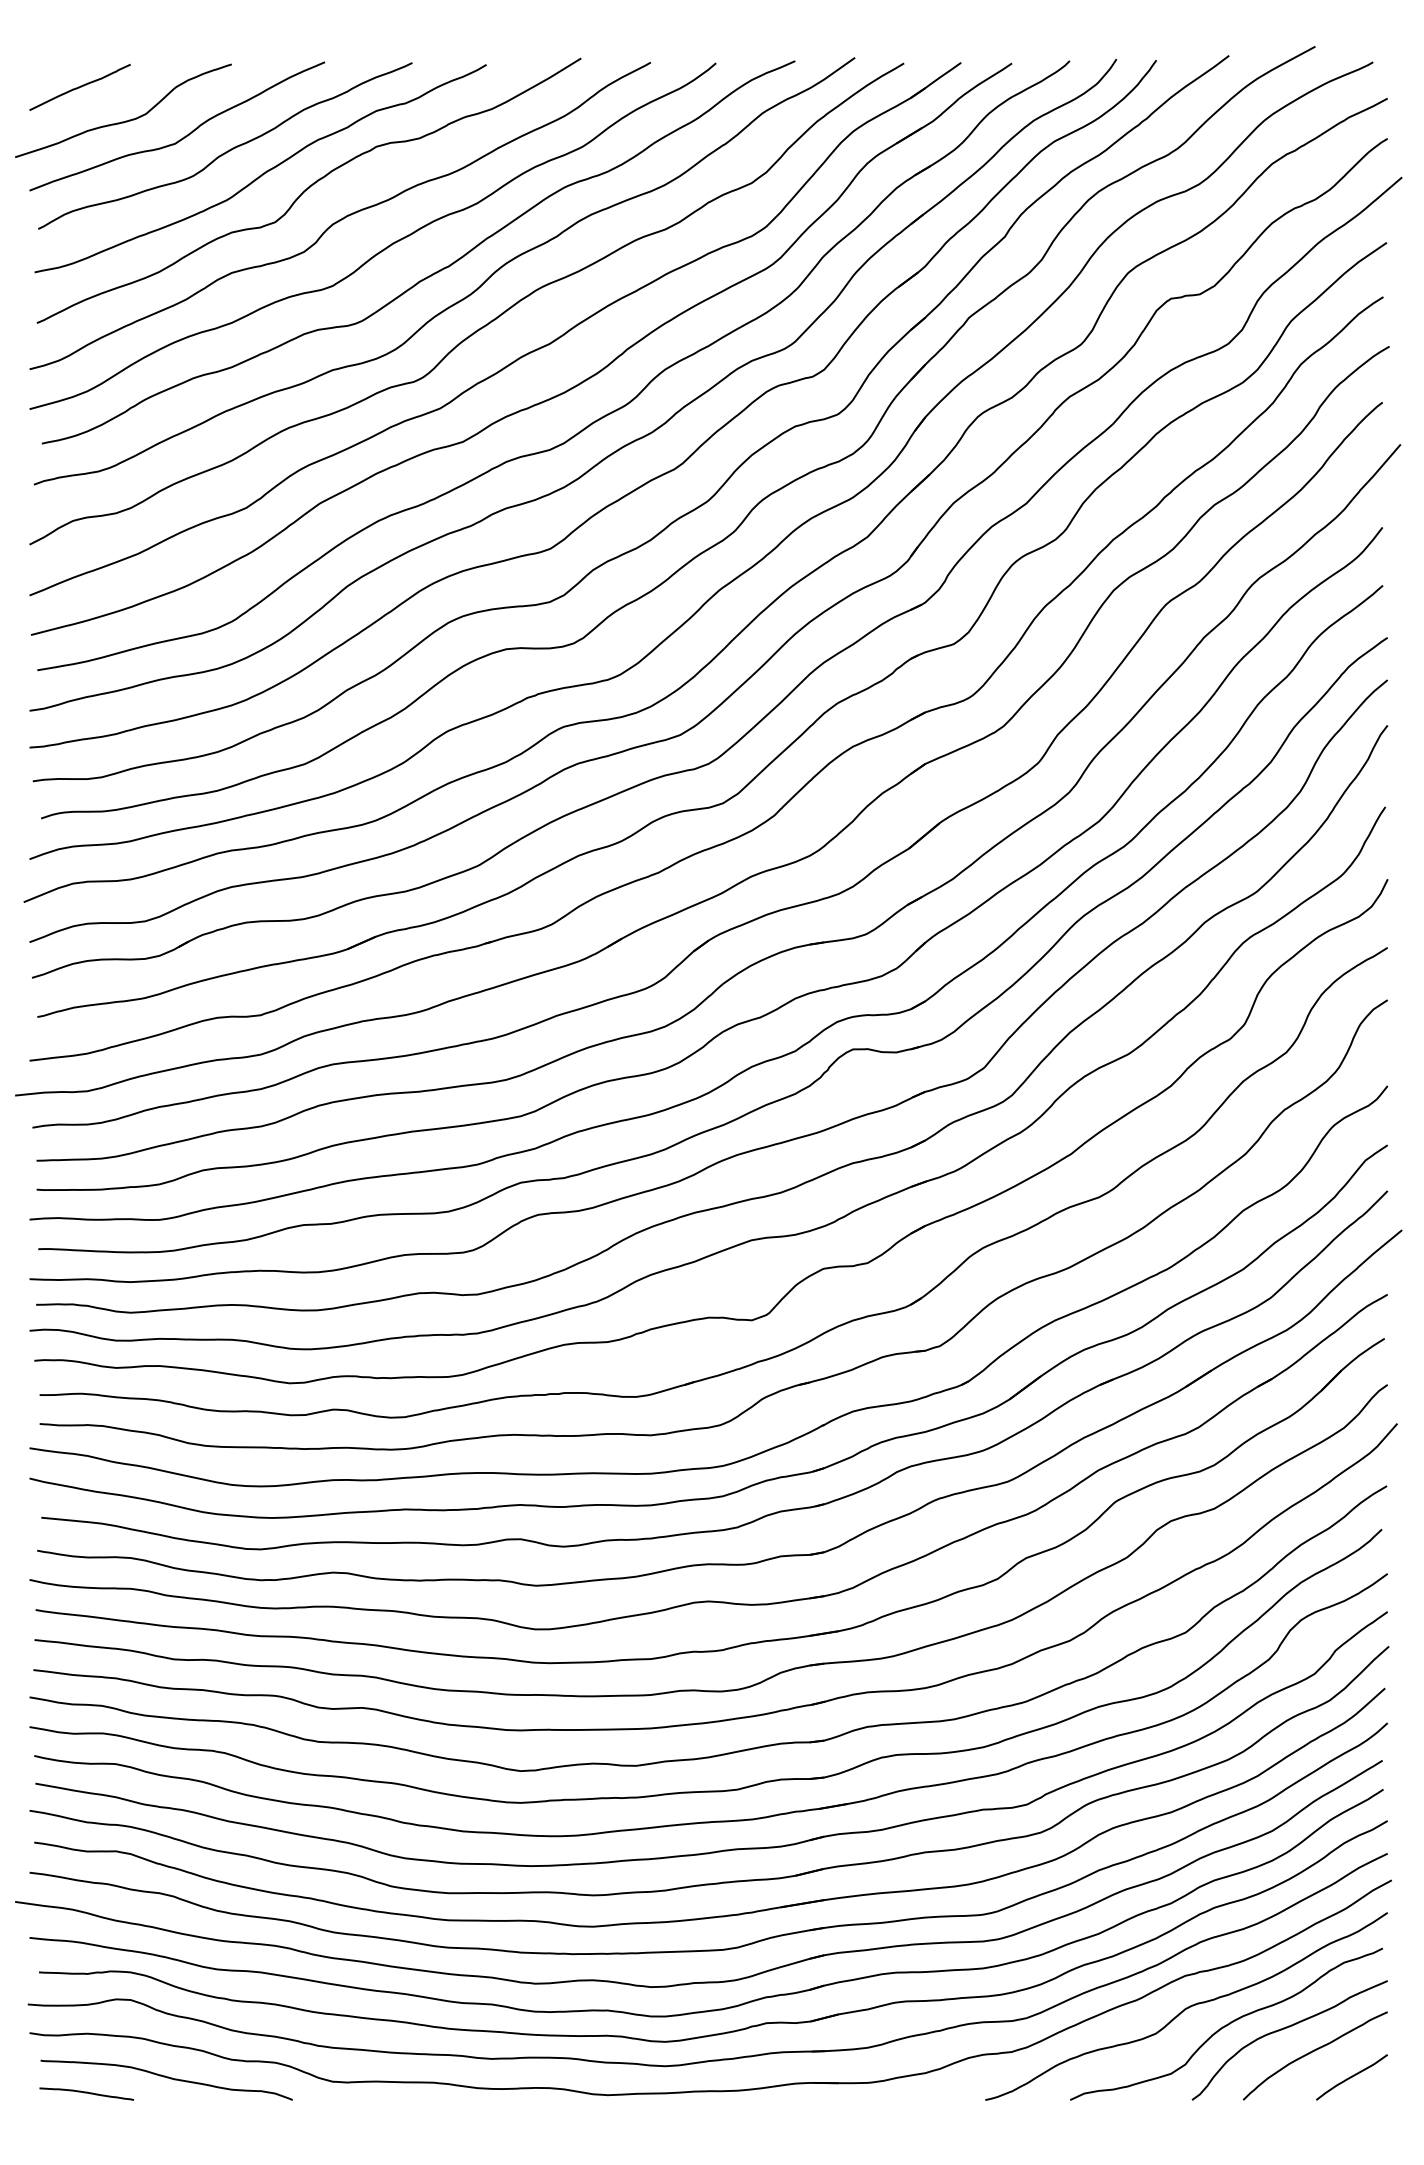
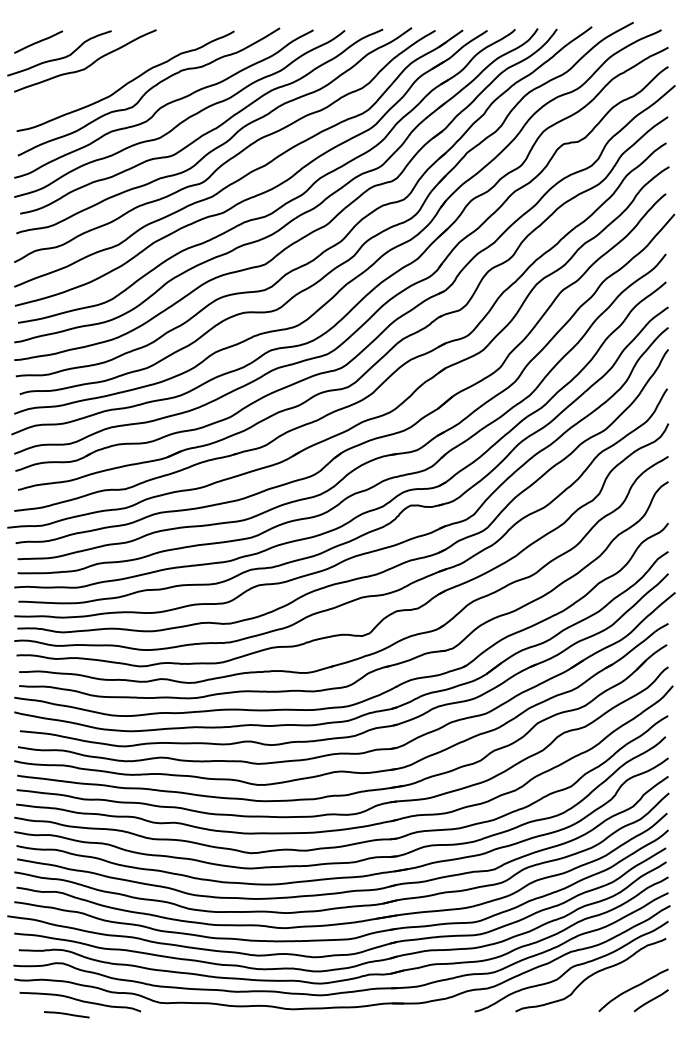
curve: (229, 148) -> (110, 71), removed
curve: (1290, 2029) -> (621, 977), removed
line: (86, 2093) -> (66, 1014), moved

